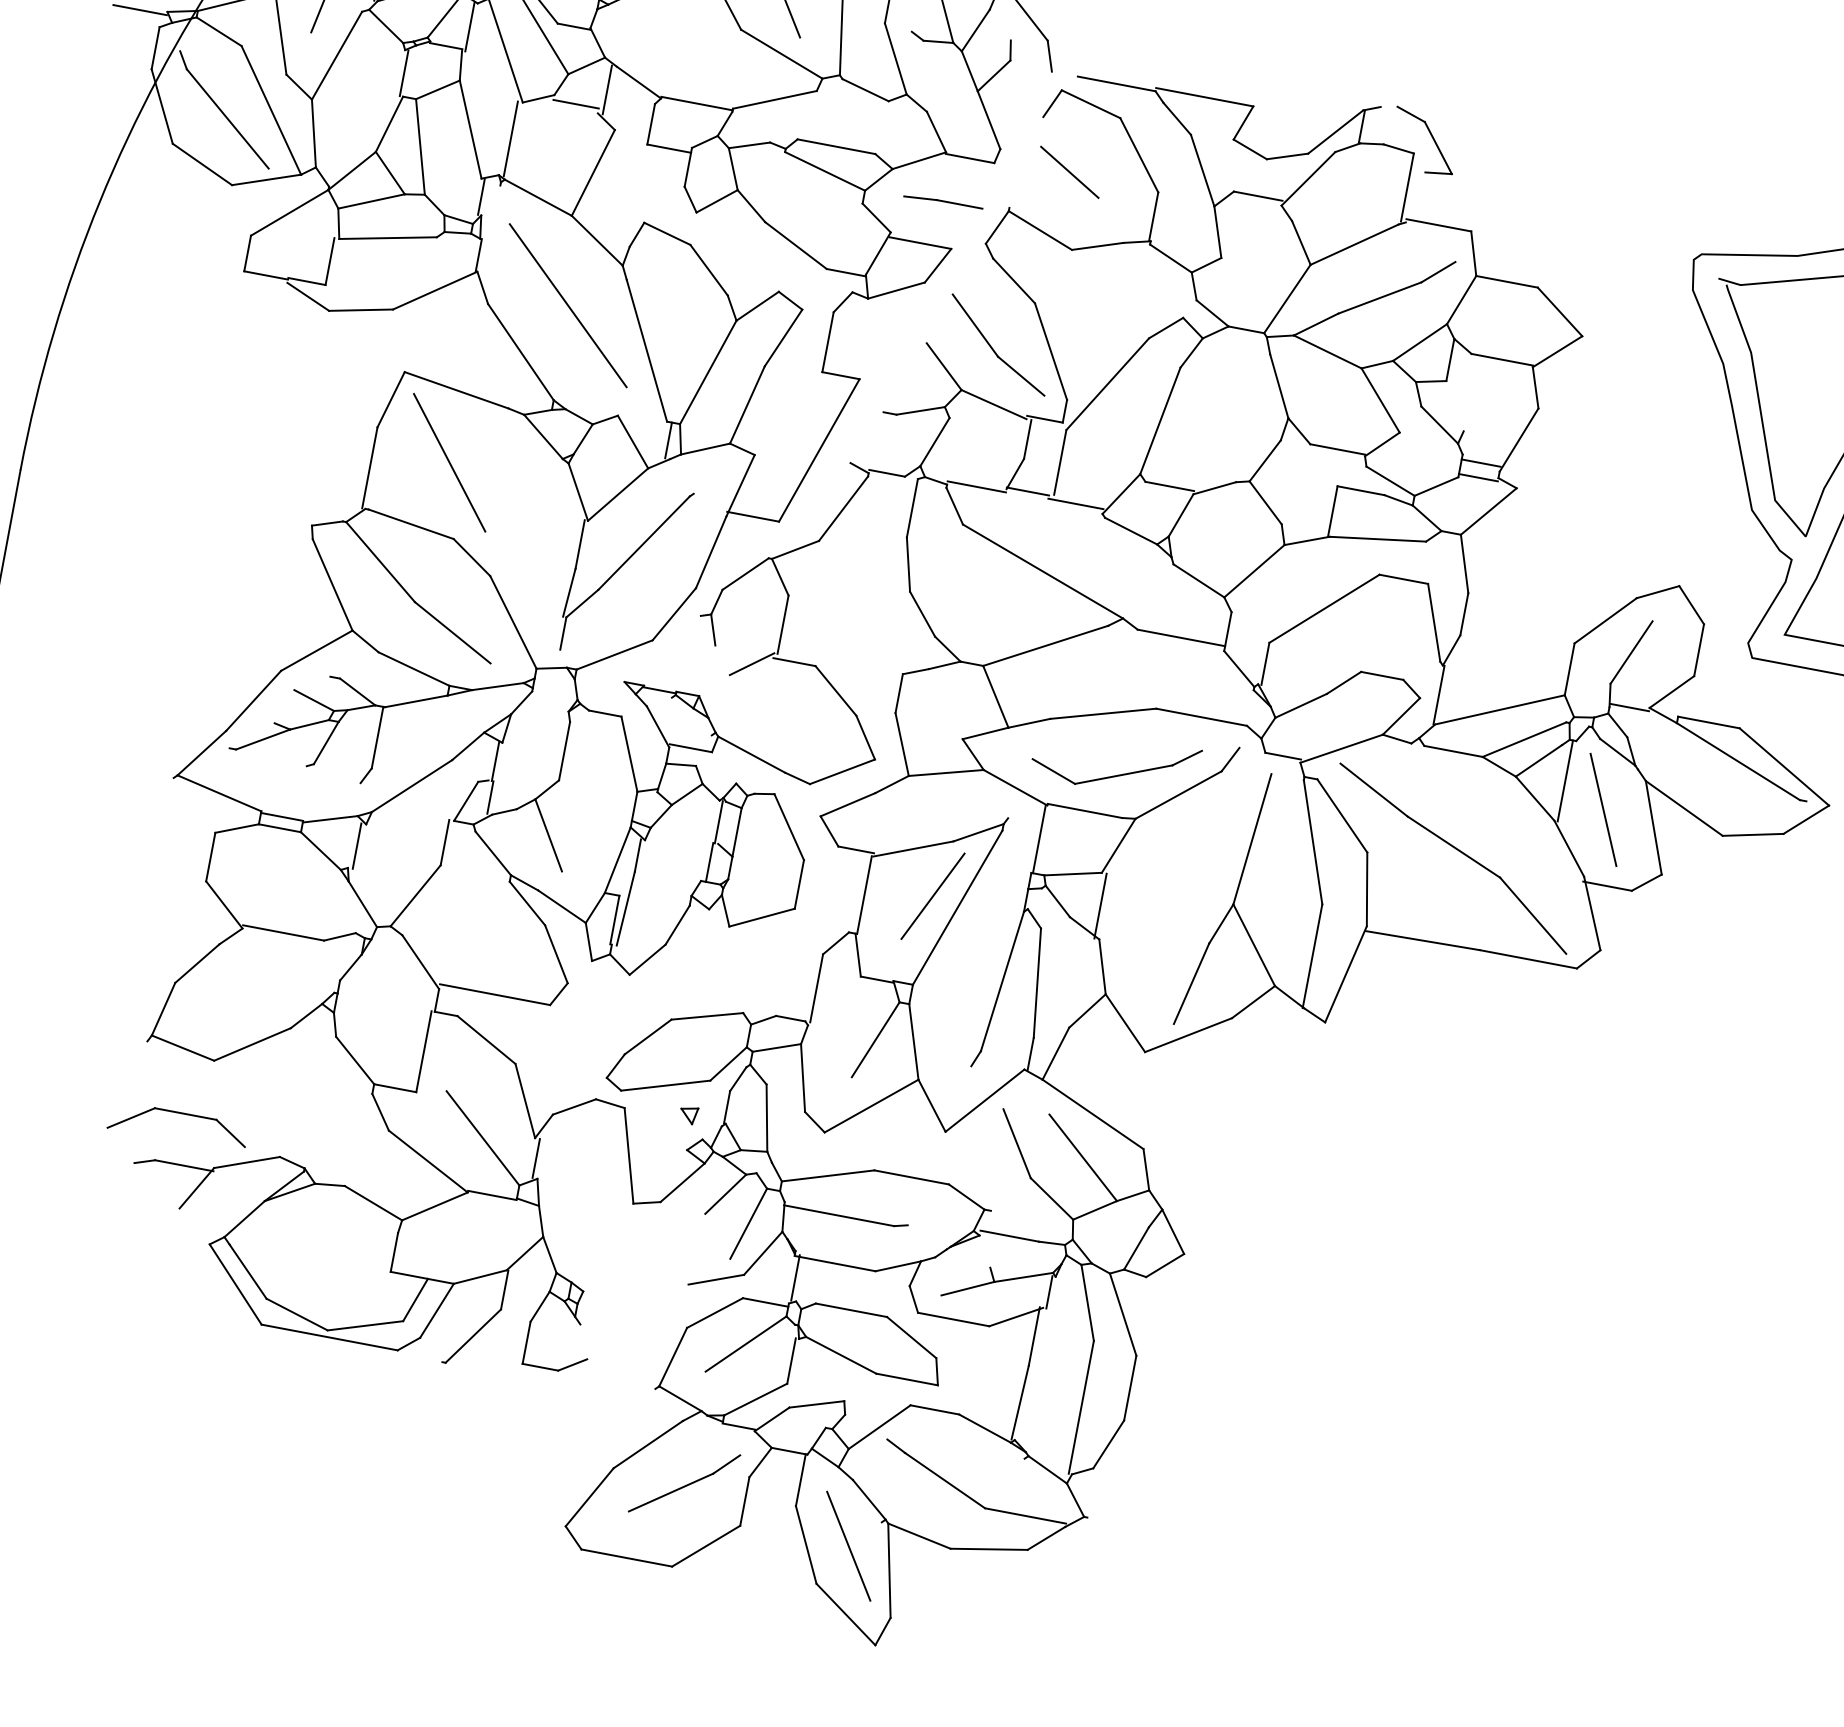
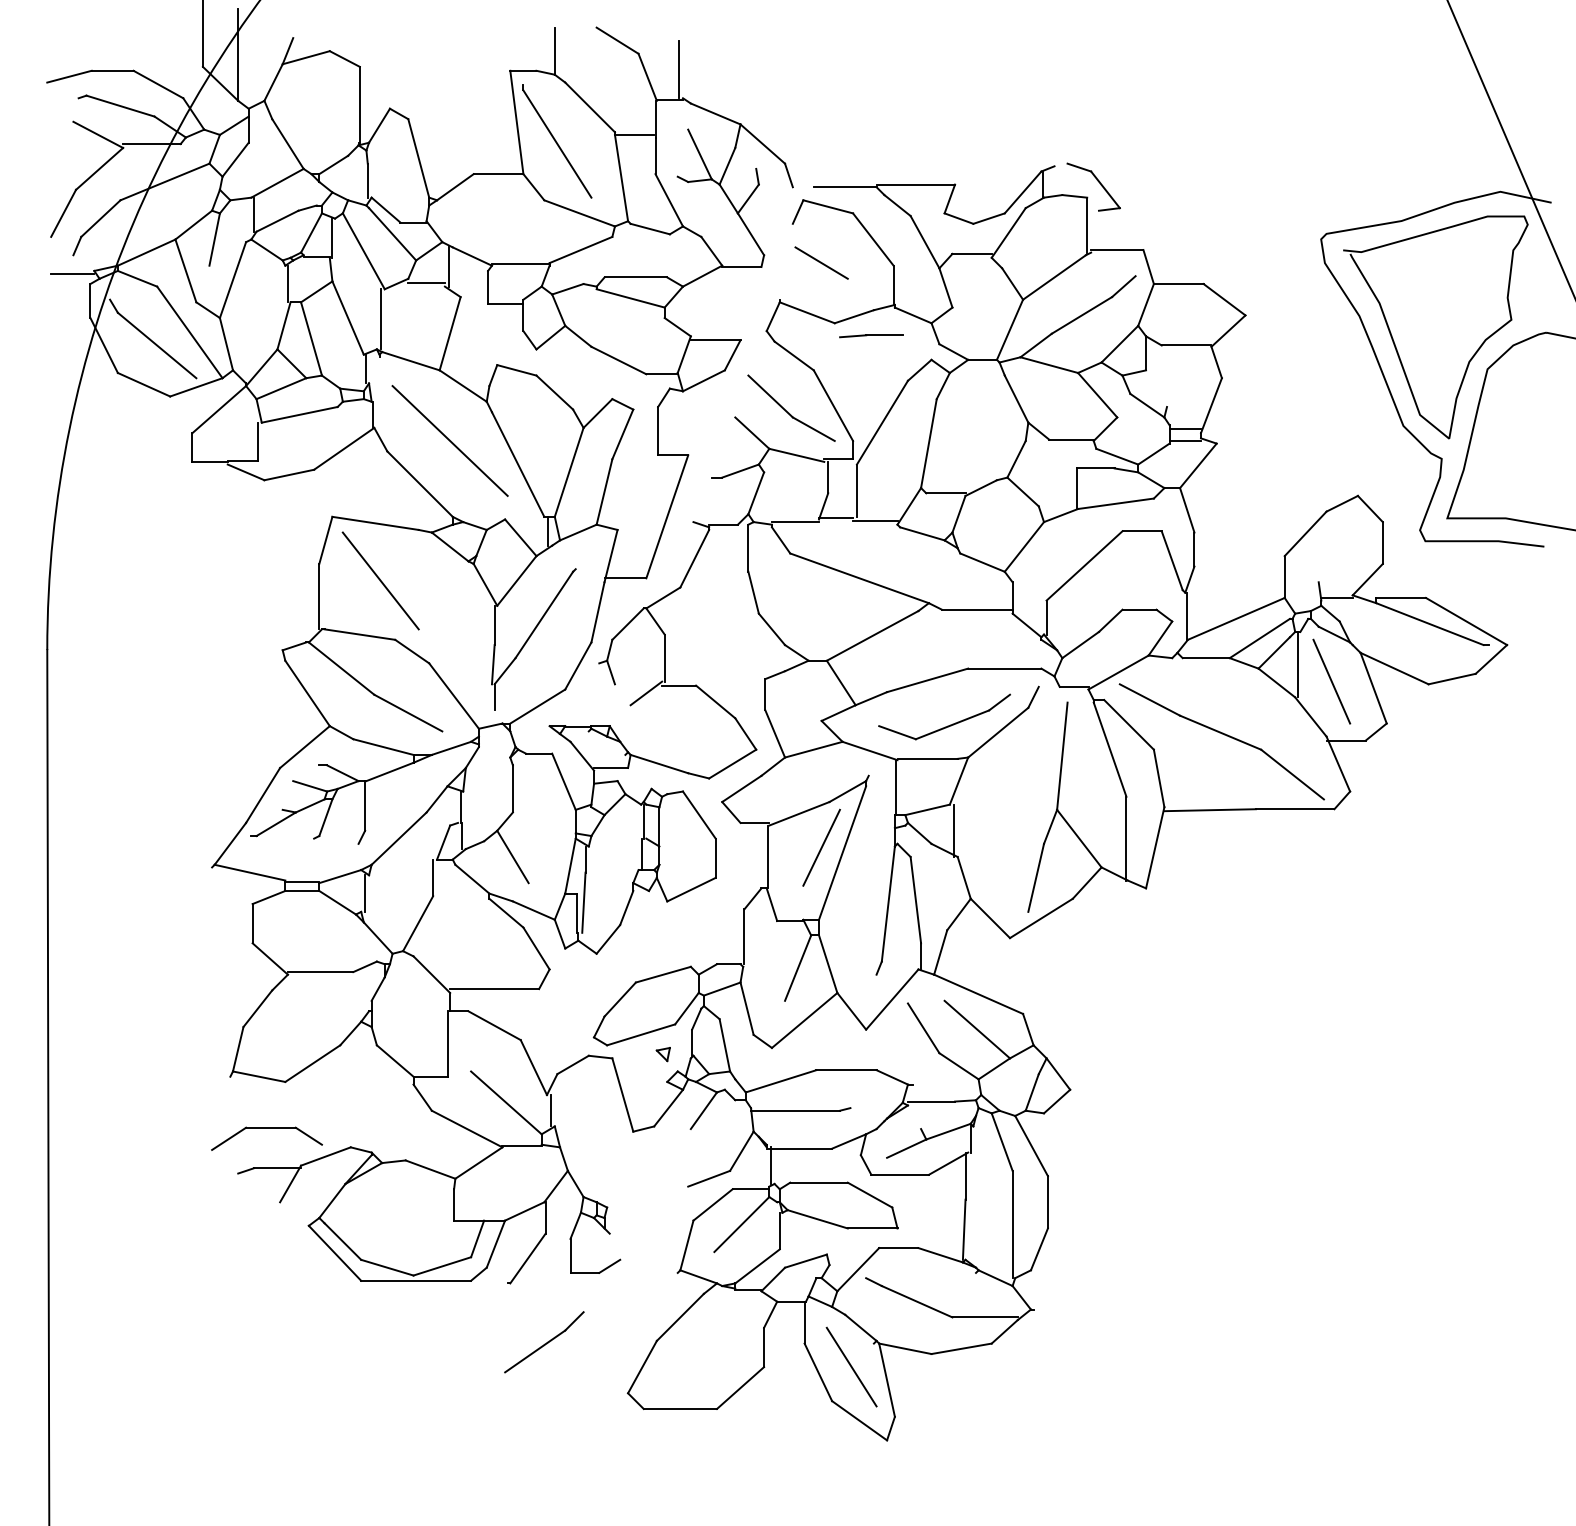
part: (943, 202) -> (871, 336), moved
line: (1631, 652) -> (1330, 554), removed
line: (747, 1223) -> (725, 1130), removed
part: (684, 1483) -> (544, 1342), moved

